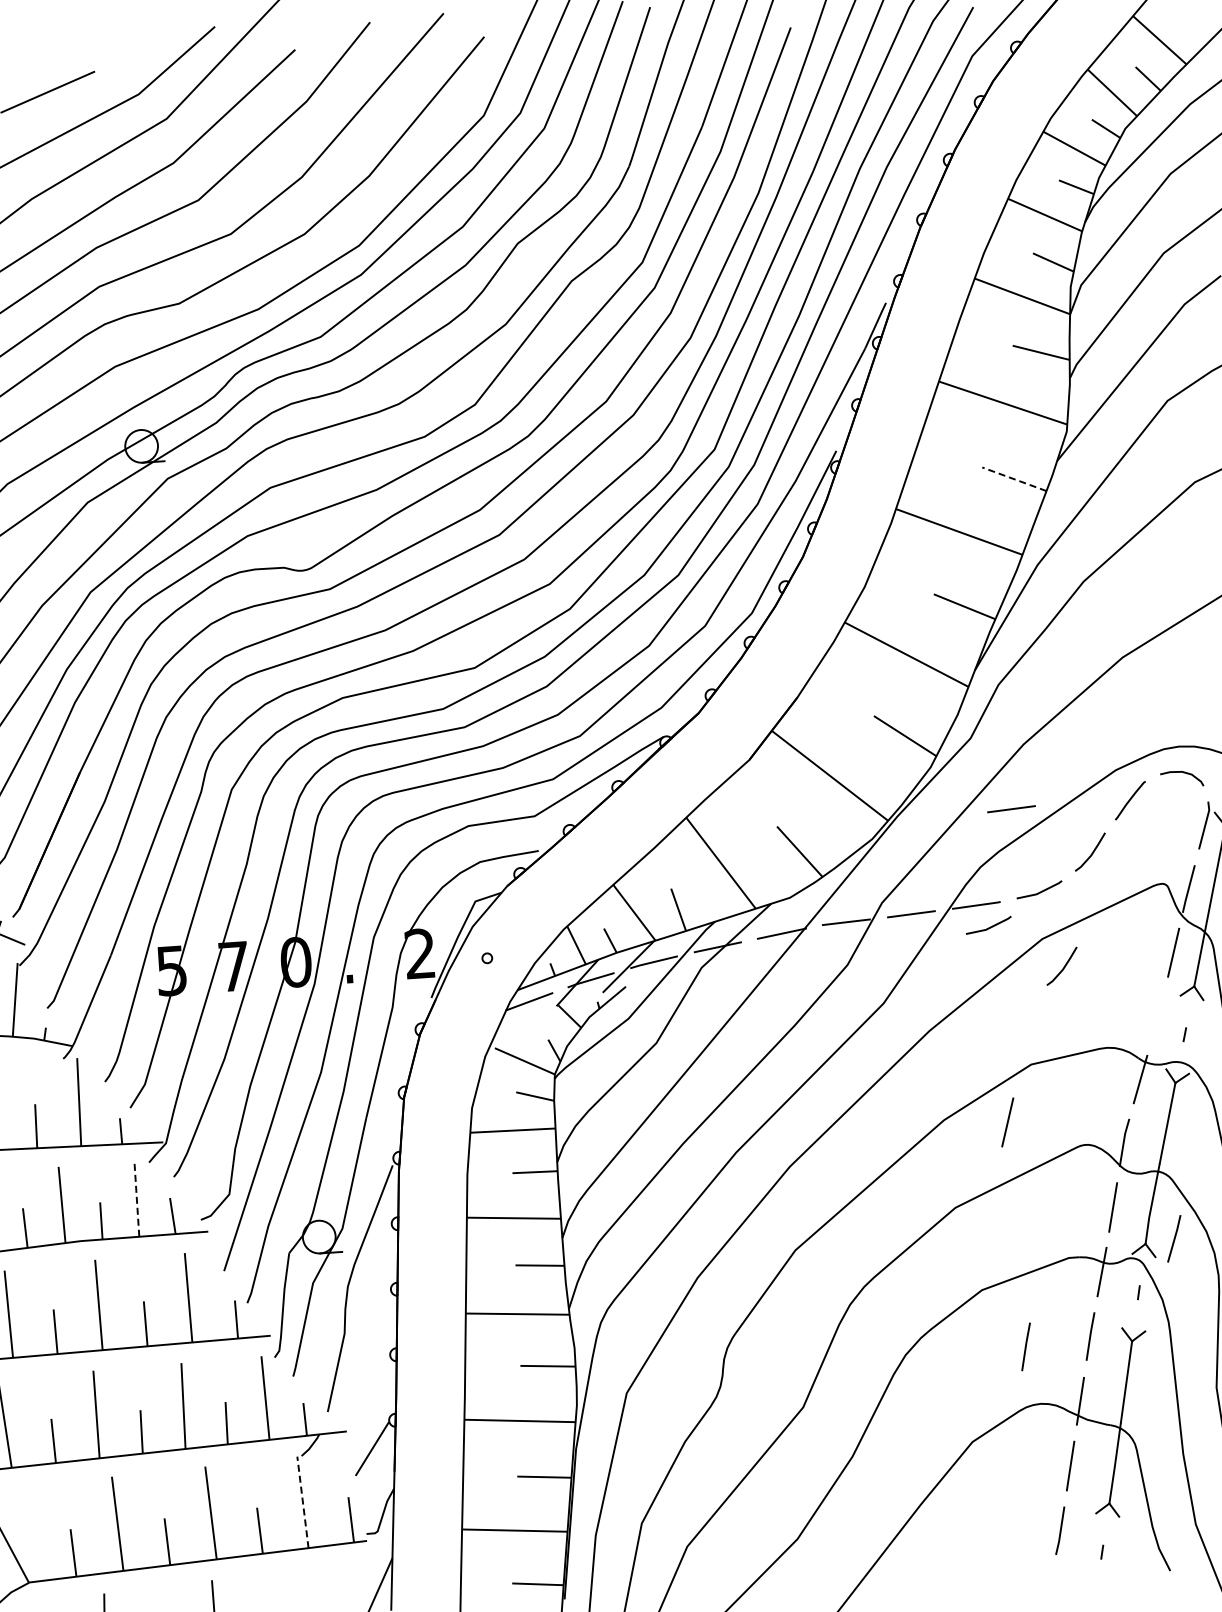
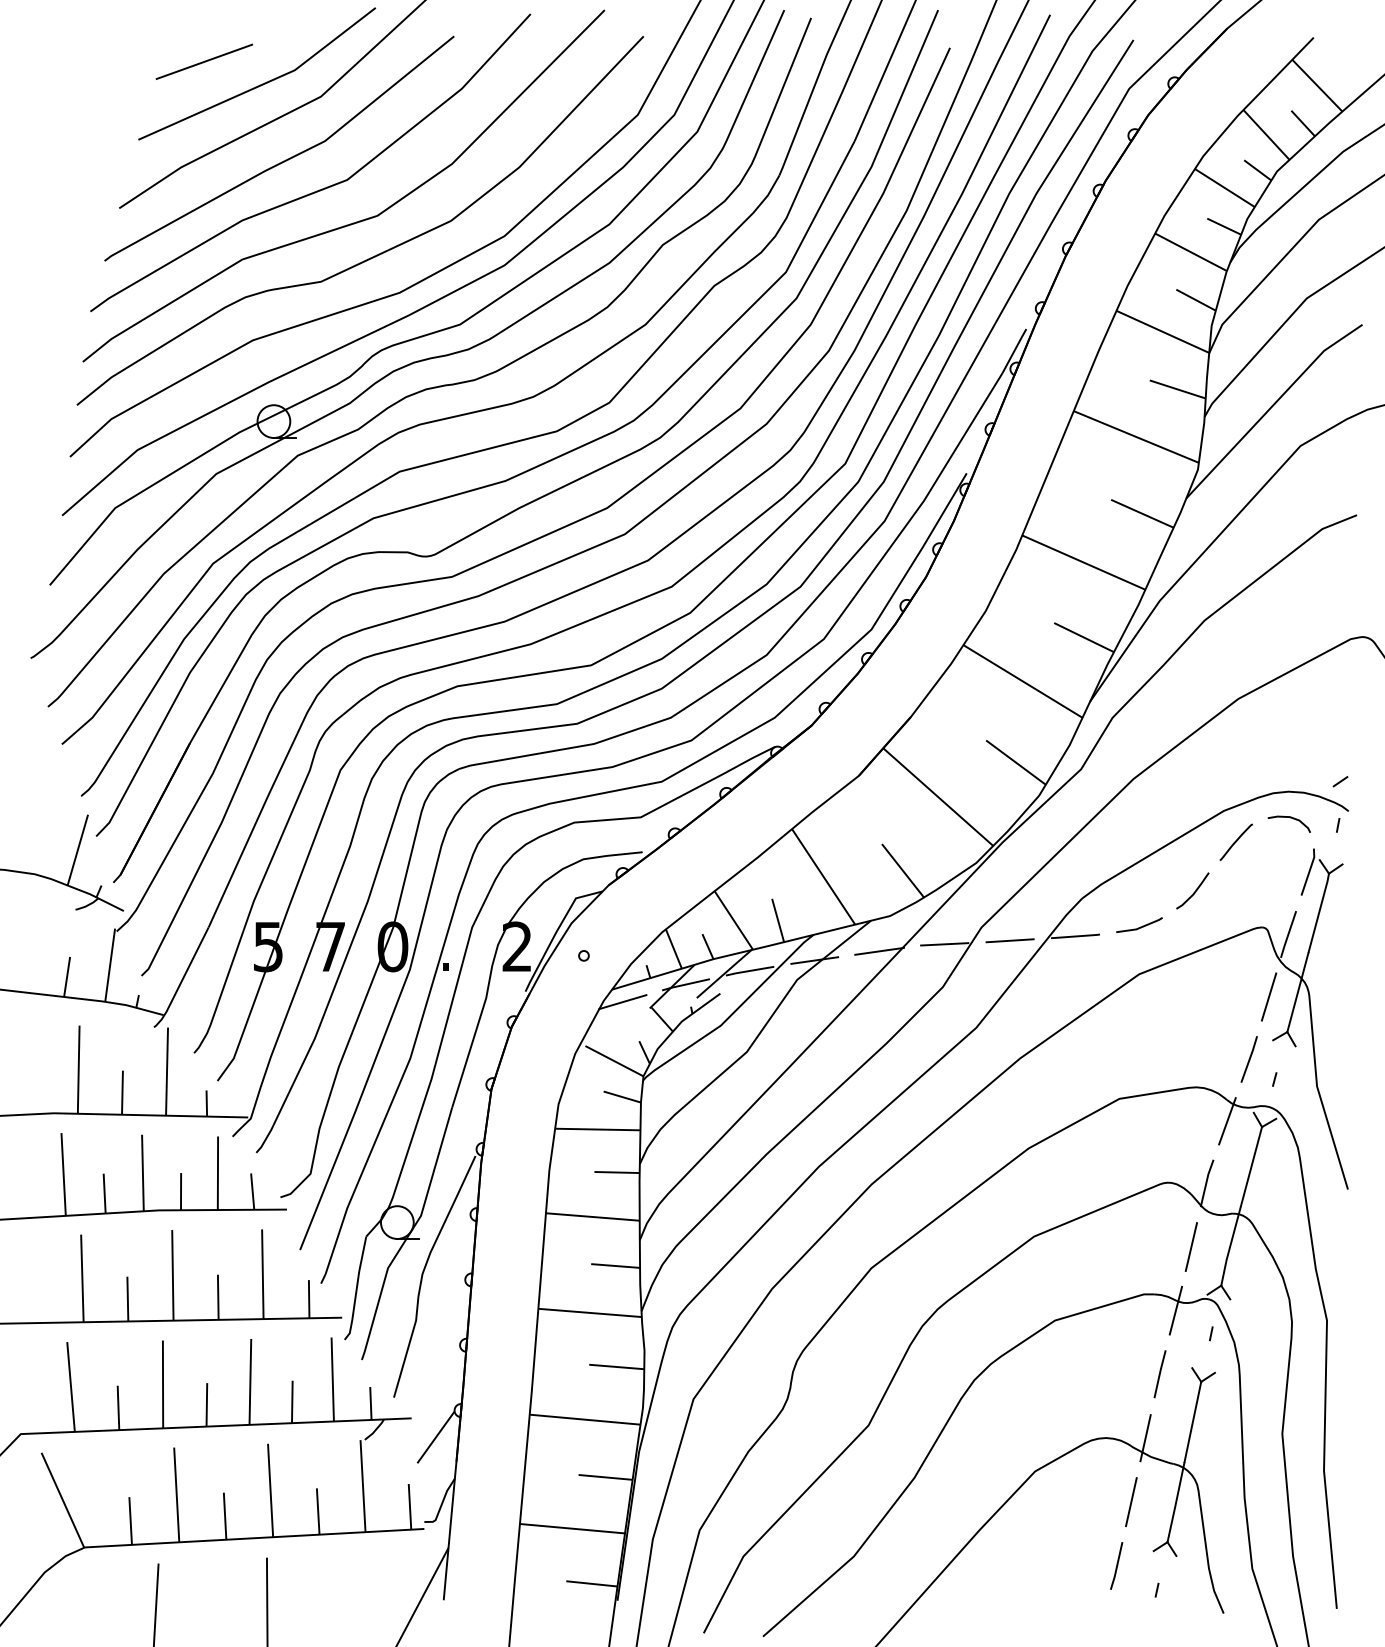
line: (1013, 479) -> (1141, 513), dashed -> solid
line: (1010, 808) -> (1116, 842), removed
line: (989, 926) -> (1087, 958), removed
line: (1063, 966) -> (1158, 1003), removed
line: (1008, 1121) -> (1092, 1154), removed
line: (136, 1200) -> (217, 1173), dashed -> solid
line: (1173, 1238) -> (1248, 1059), moved
line: (1025, 1347) -> (1094, 1380), removed
line: (303, 1501) -> (363, 1485), dashed -> solid

